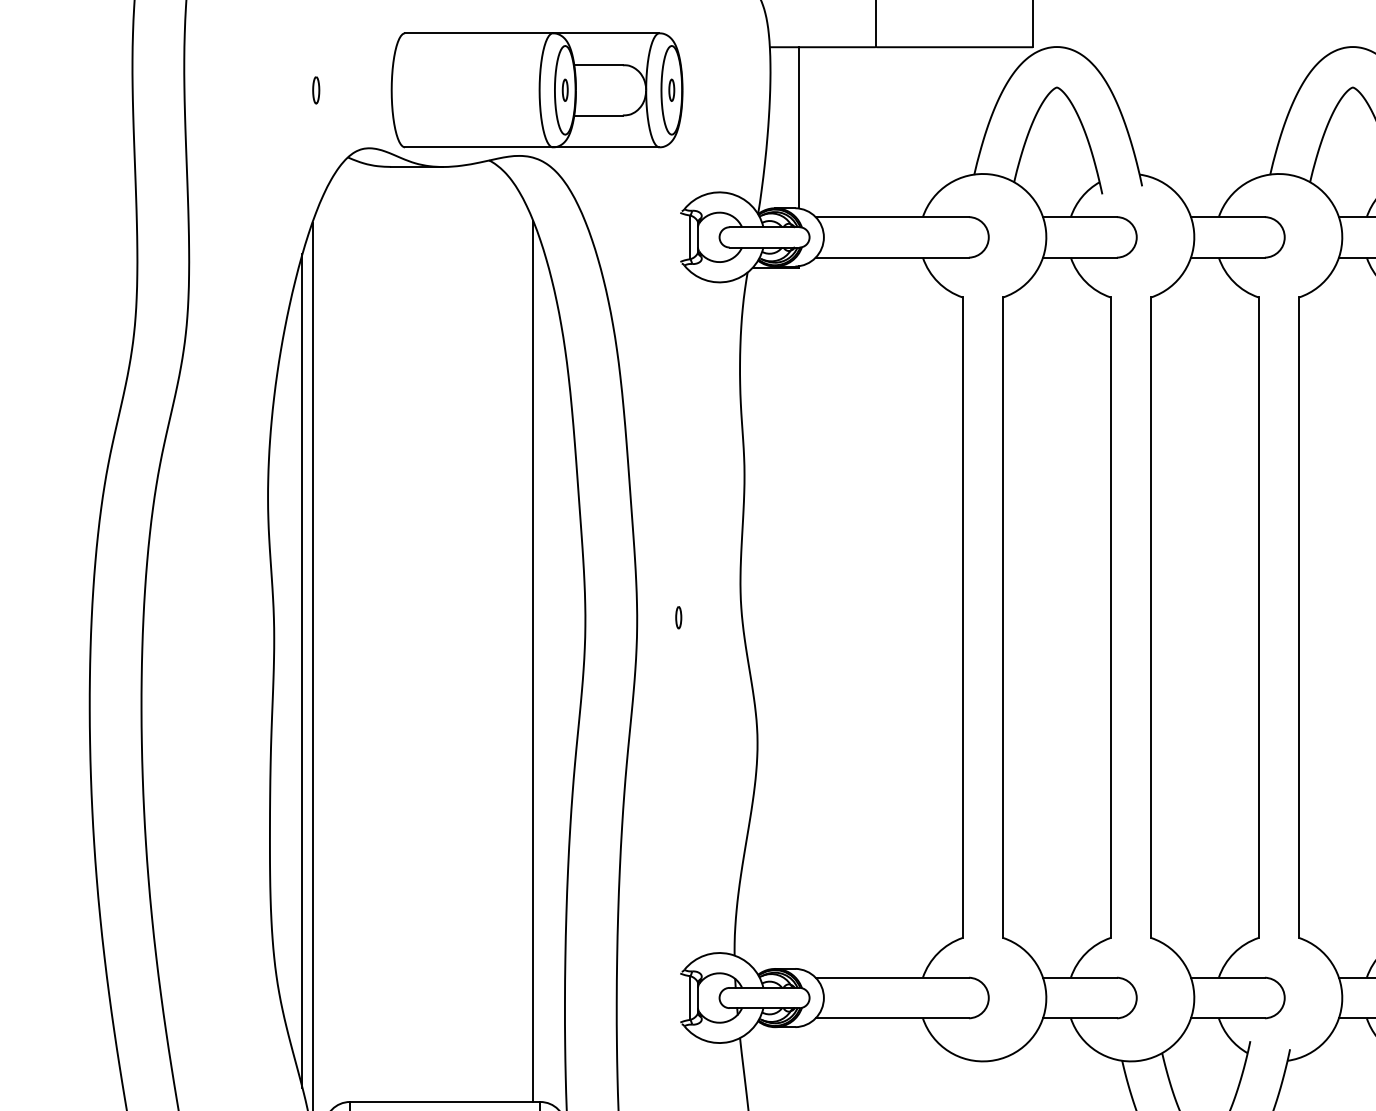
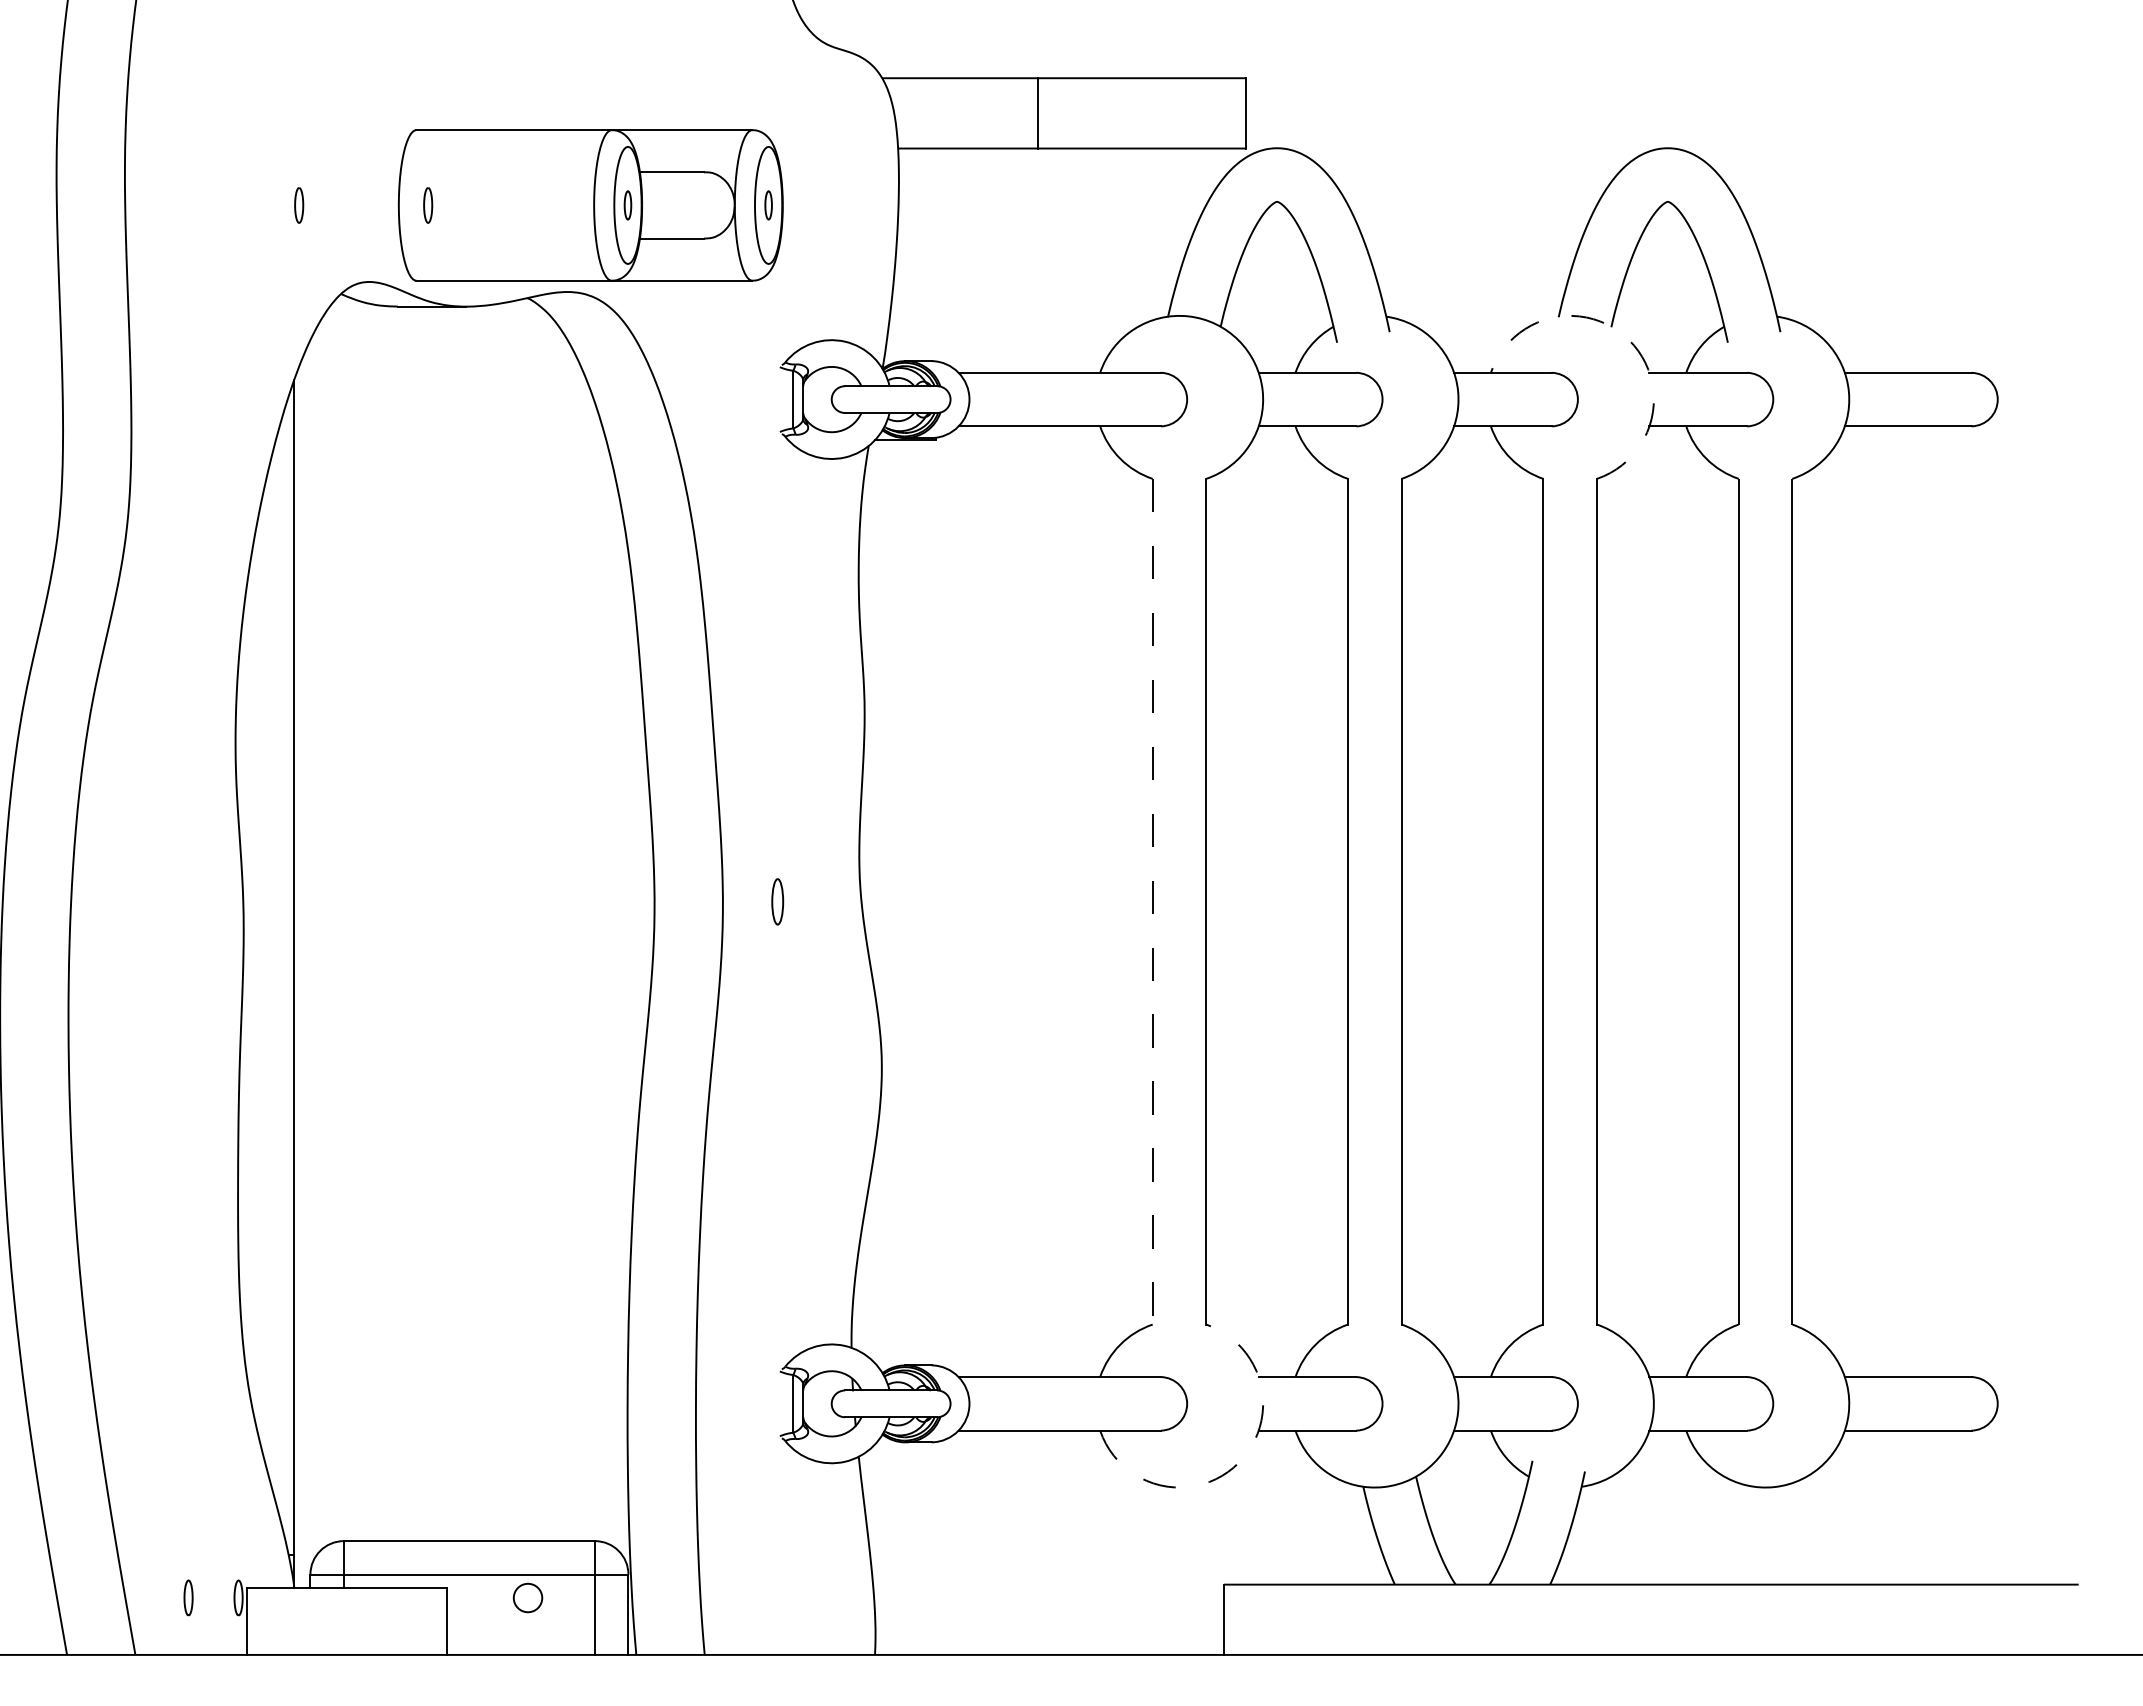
part: (414, 90) -> (428, 205), added
line: (798, 127) -> (936, 254), removed
arc: (1323, 192) -> (1629, 340), solid -> dashed
part: (678, 617) -> (777, 901), size x1.6
line: (962, 617) -> (1152, 901), solid -> dashed
line: (533, 661) -> (585, 959), removed
line: (302, 670) -> (281, 971), removed
arc: (1027, 1043) -> (1238, 1463), solid -> dashed

